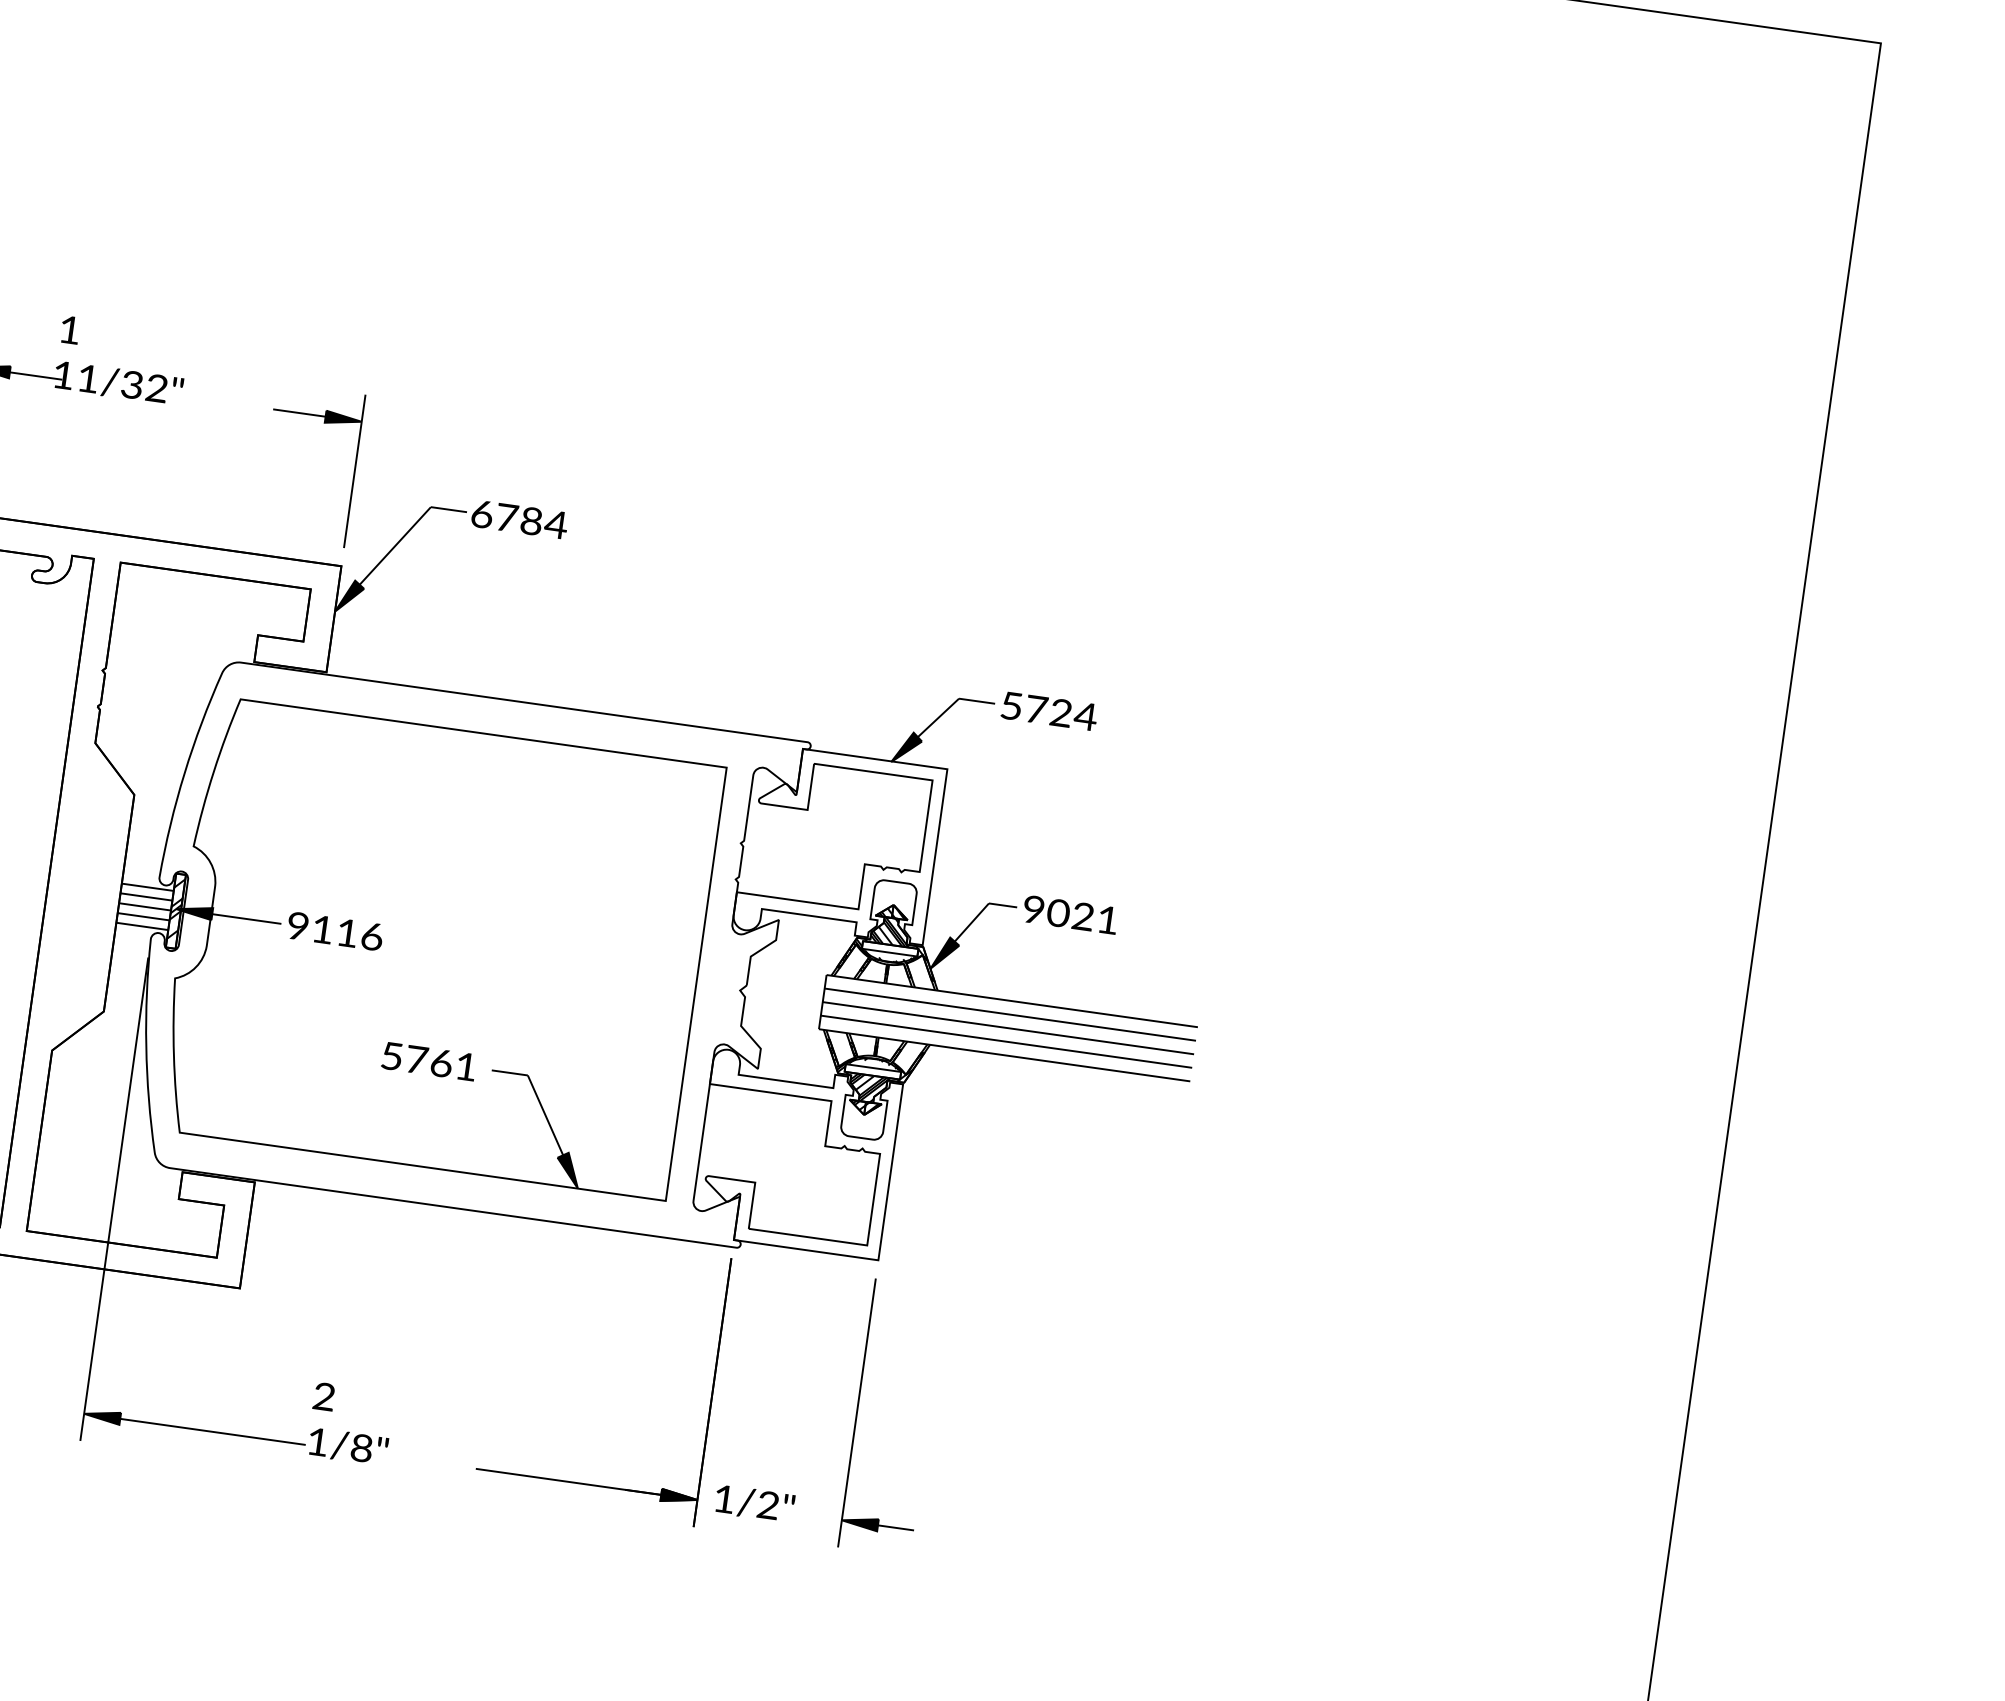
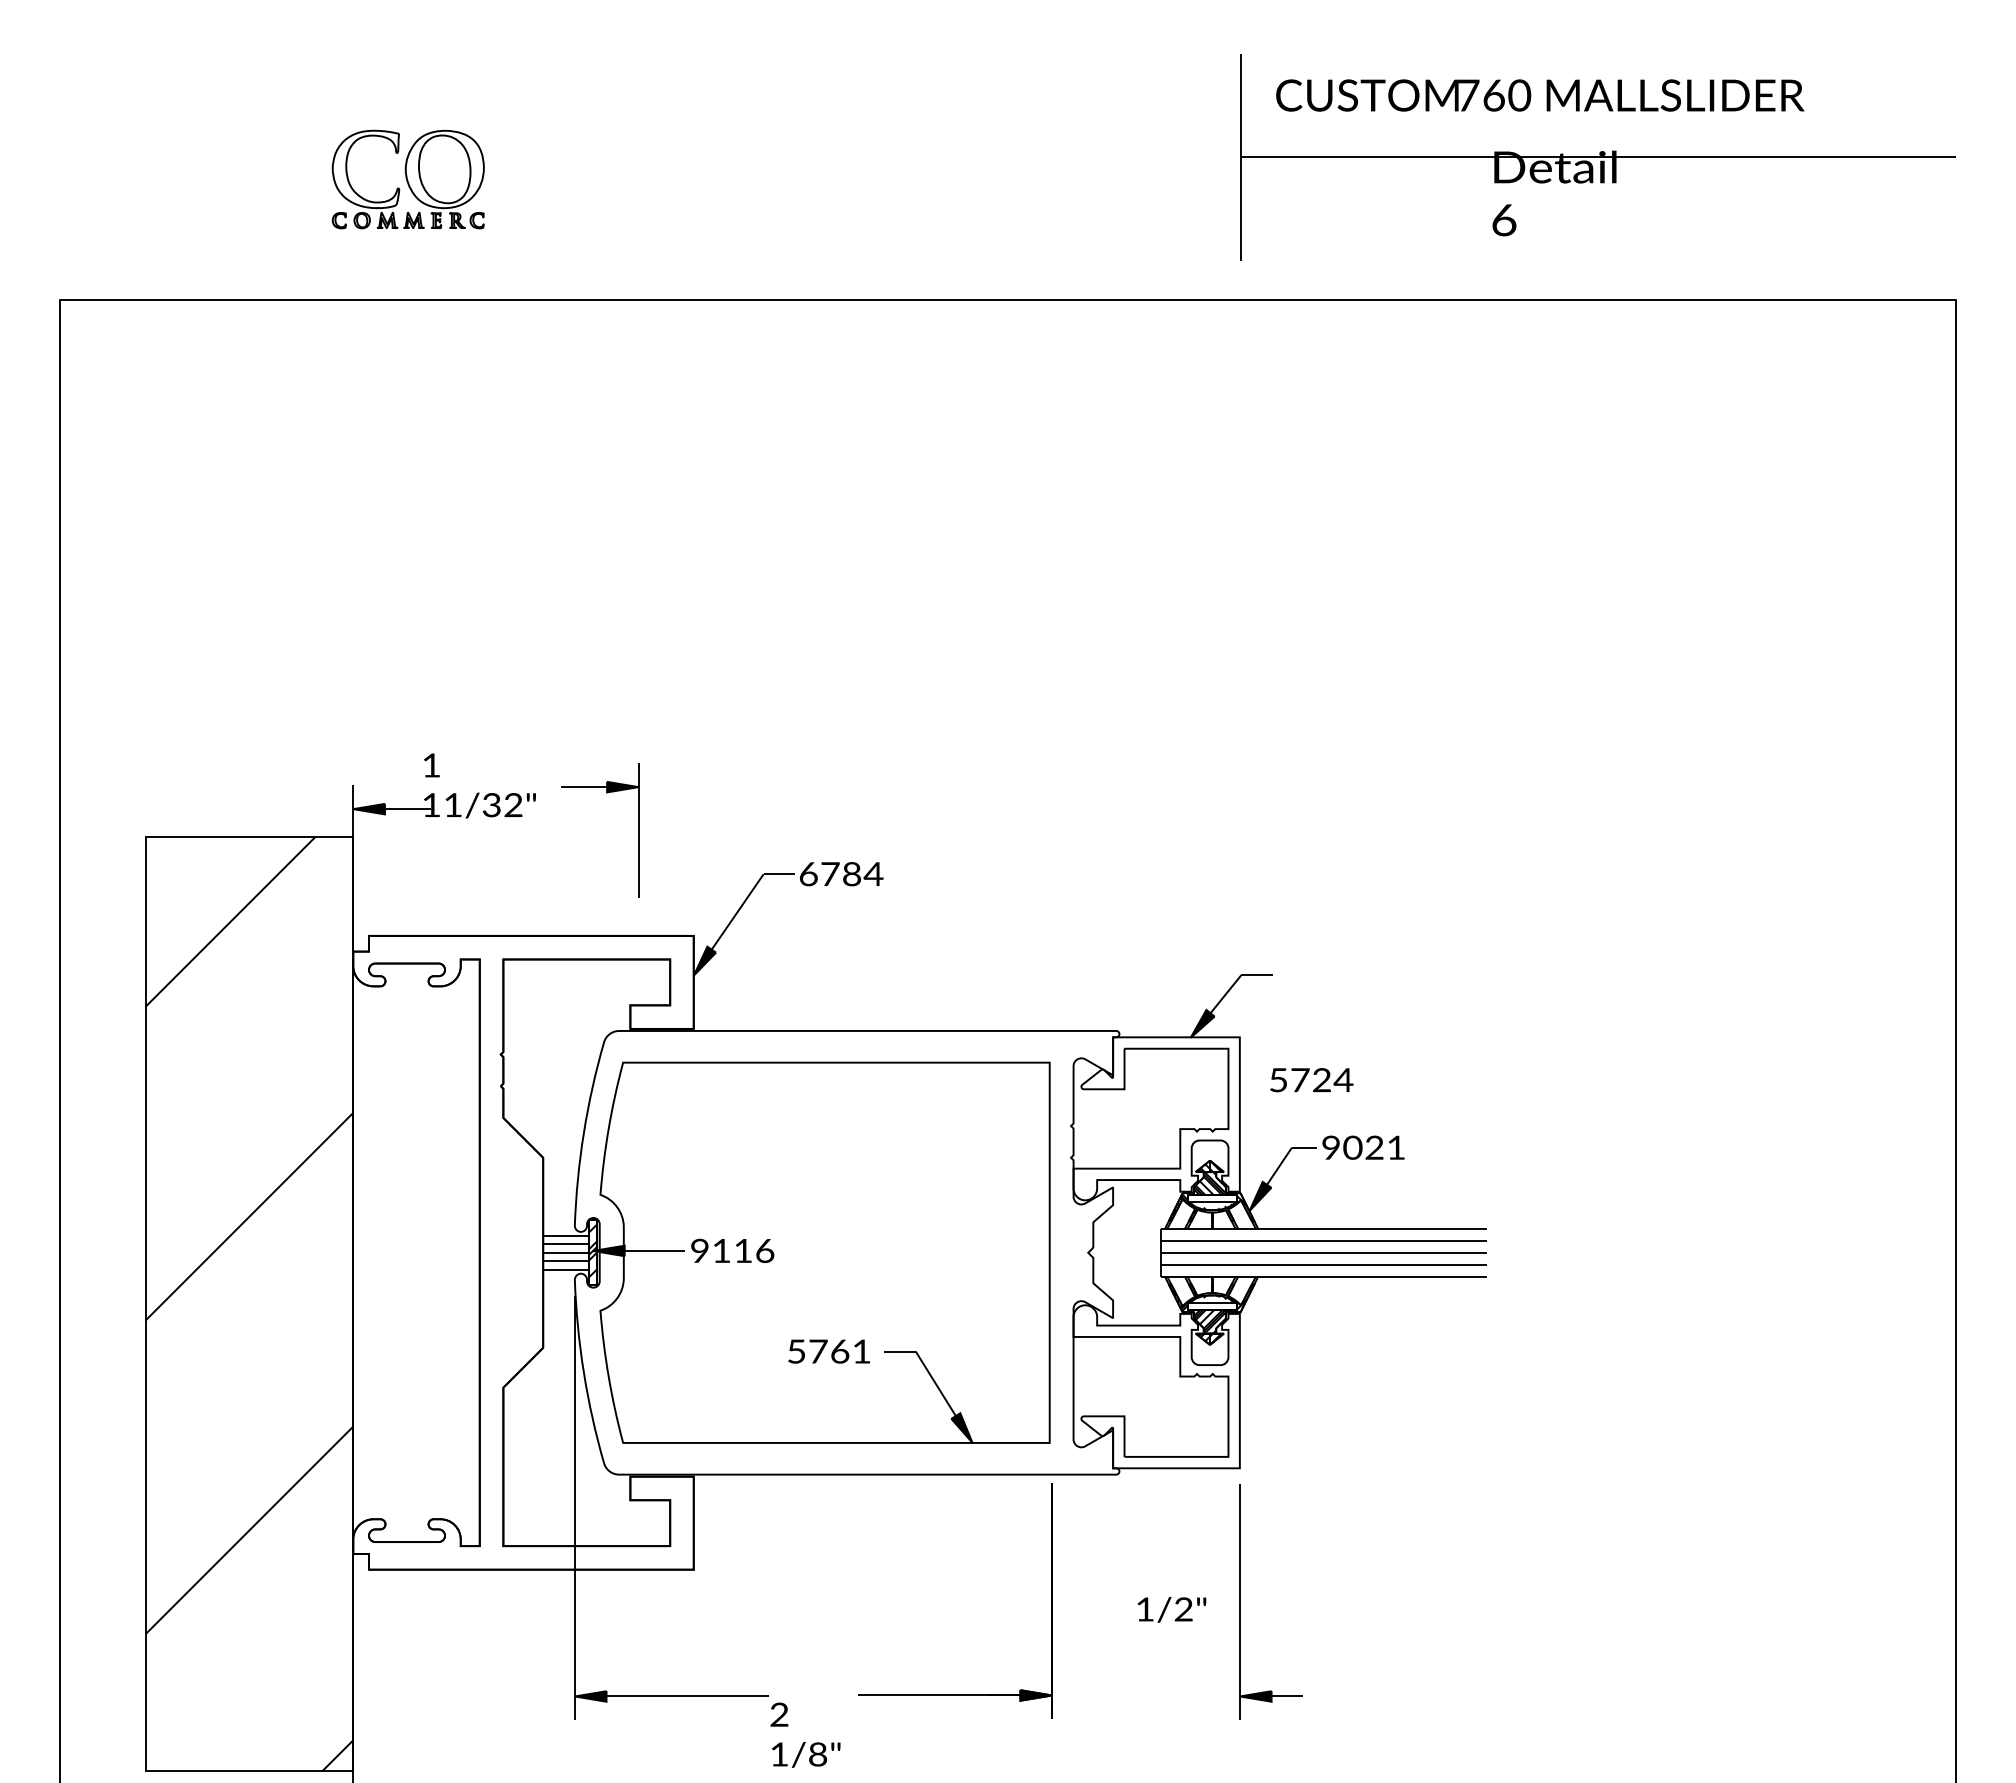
part: (323, 423) -> (606, 793), moved
text: (1049, 711) -> (1311, 1080), moved
text: (350, 1423) -> (805, 1734), moved
part: (587, 1483) -> (955, 1694), moved
text: (754, 1503) -> (1171, 1609), moved

